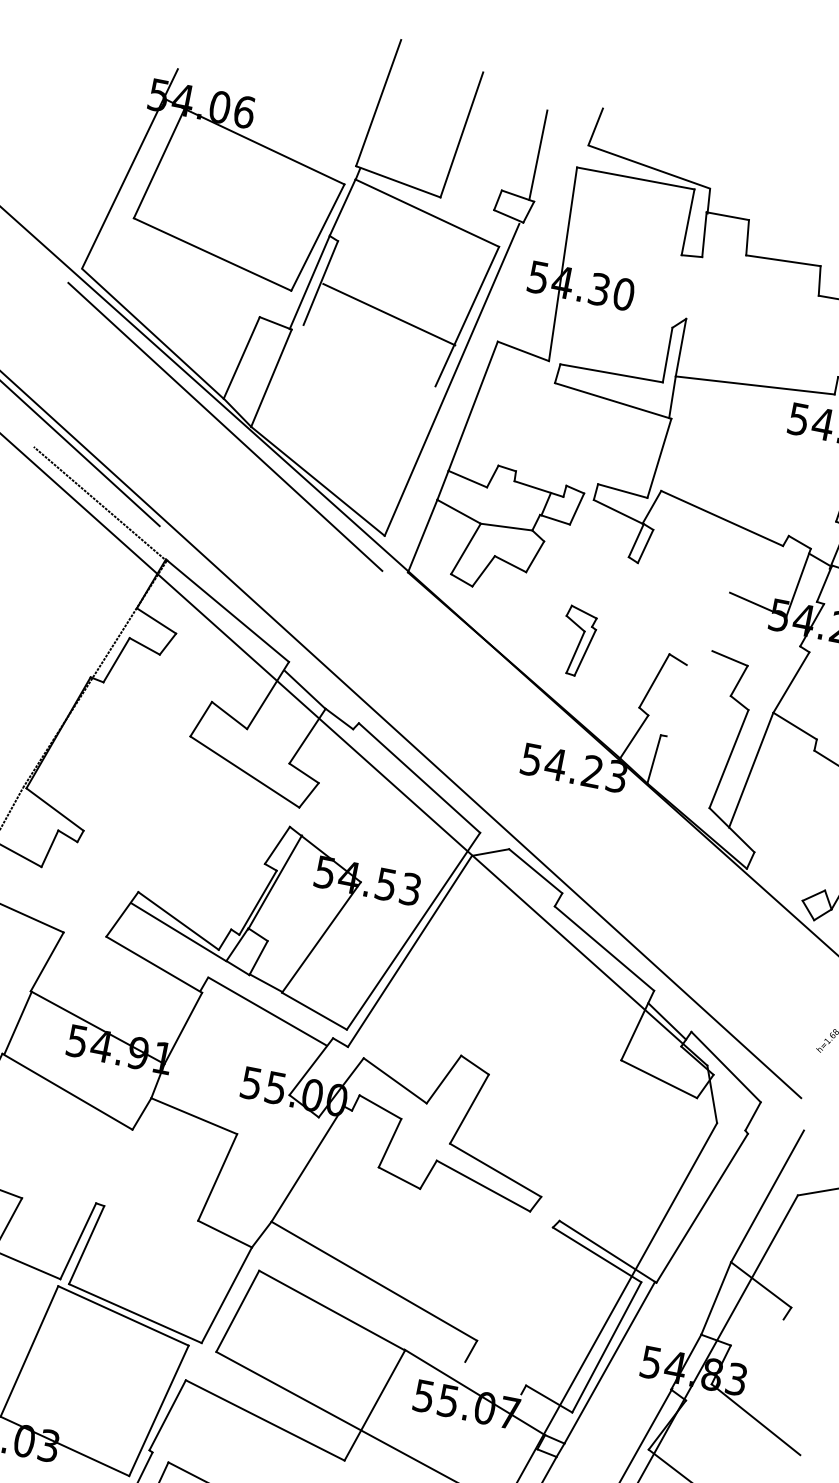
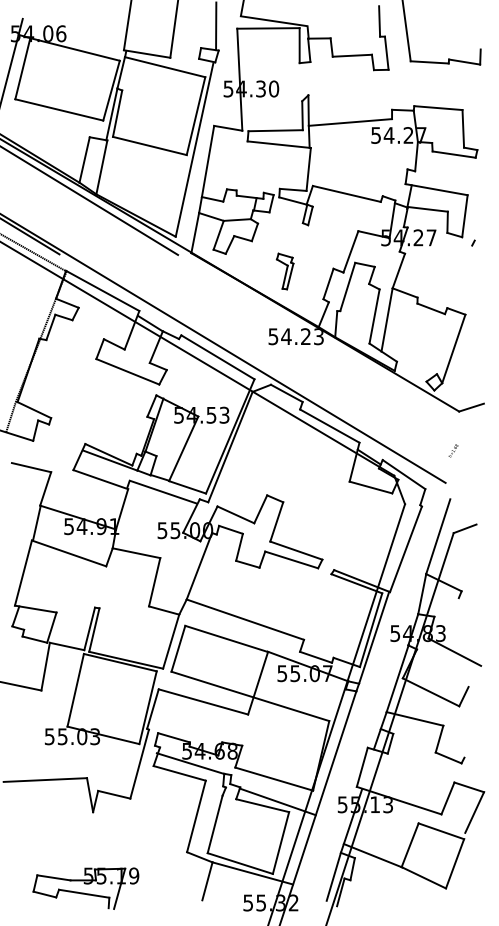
line: (388, 313) -> (149, 145), moved
line: (707, 627) -> (350, 251), added
line: (689, 692) -> (347, 286), added
line: (494, 1376) -> (316, 656), added

